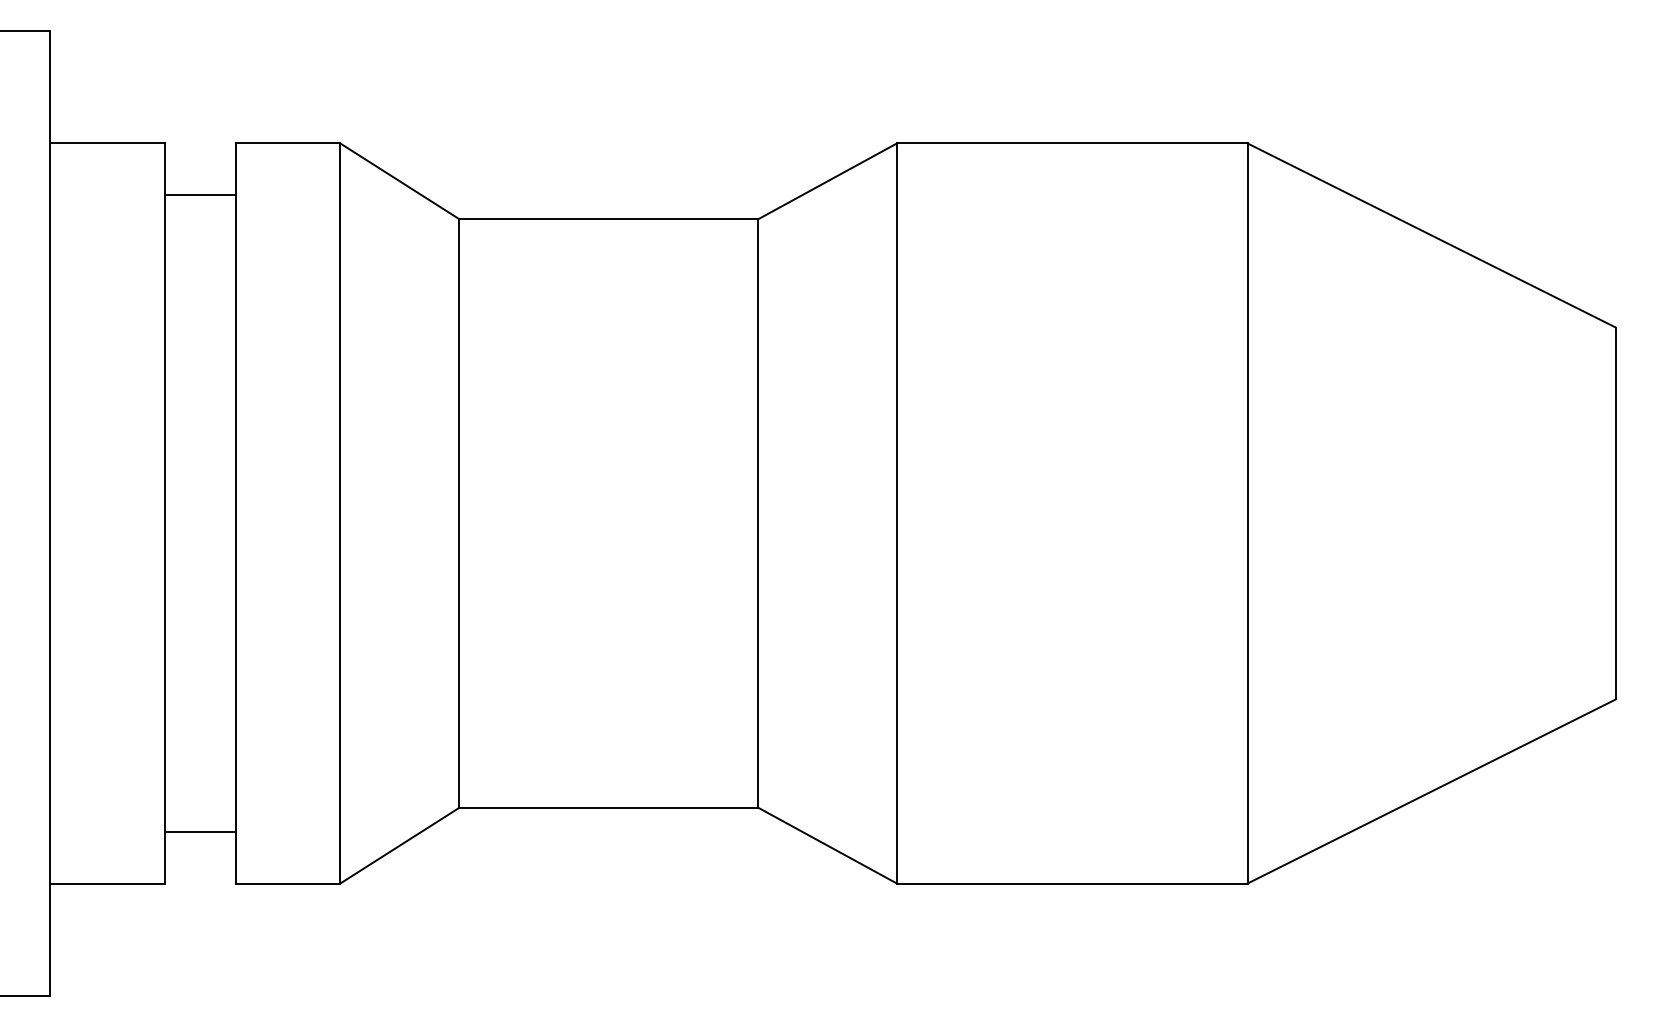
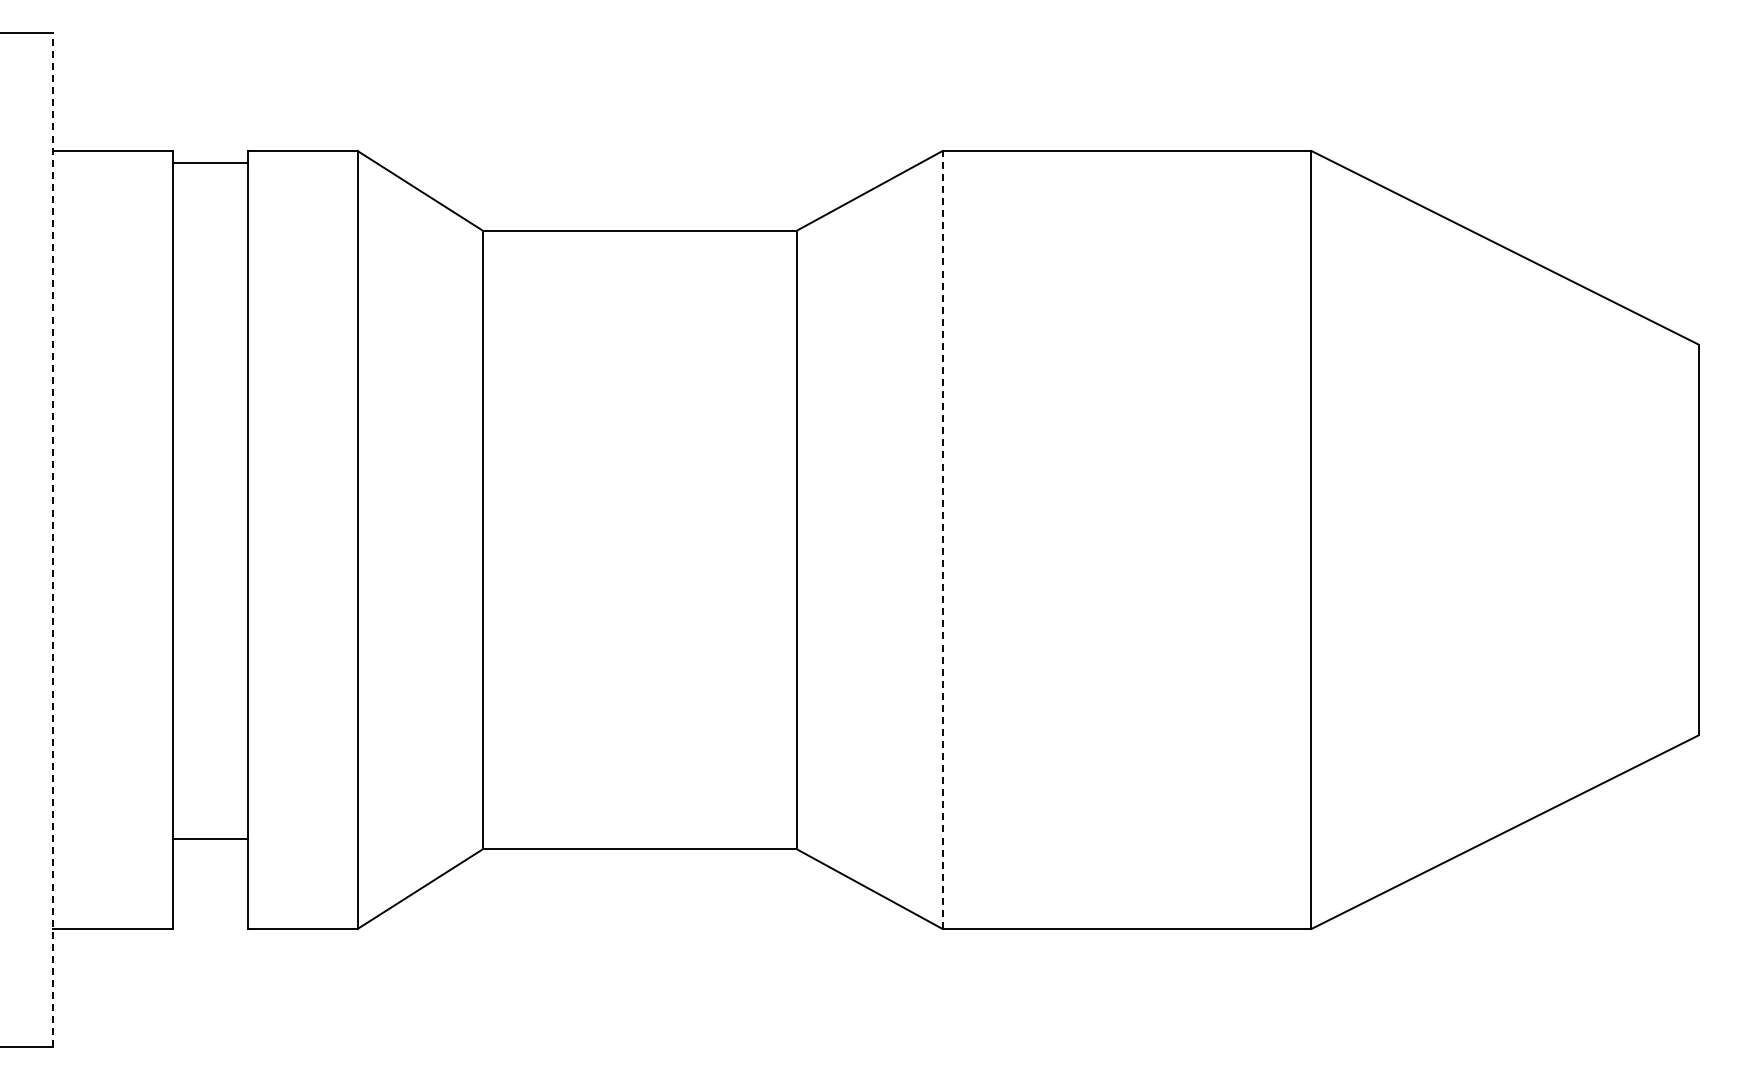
line: (200, 195) -> (210, 162), moved
line: (50, 513) -> (52, 539), solid -> dashed
line: (896, 513) -> (942, 540), solid -> dashed
line: (200, 831) -> (210, 839), moved

